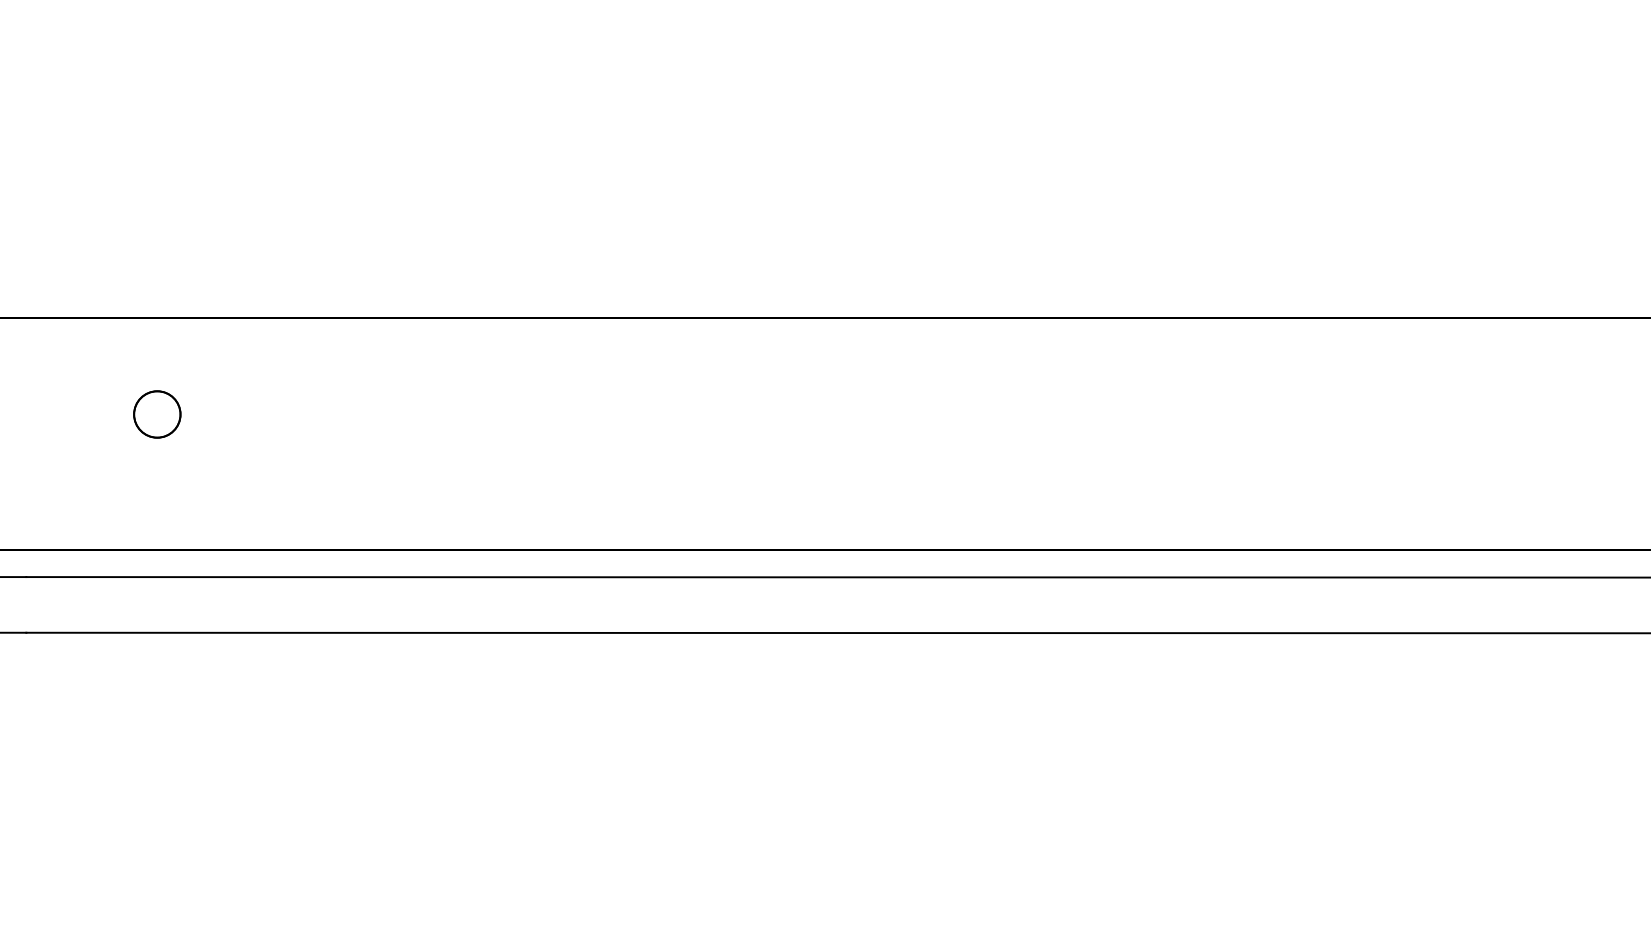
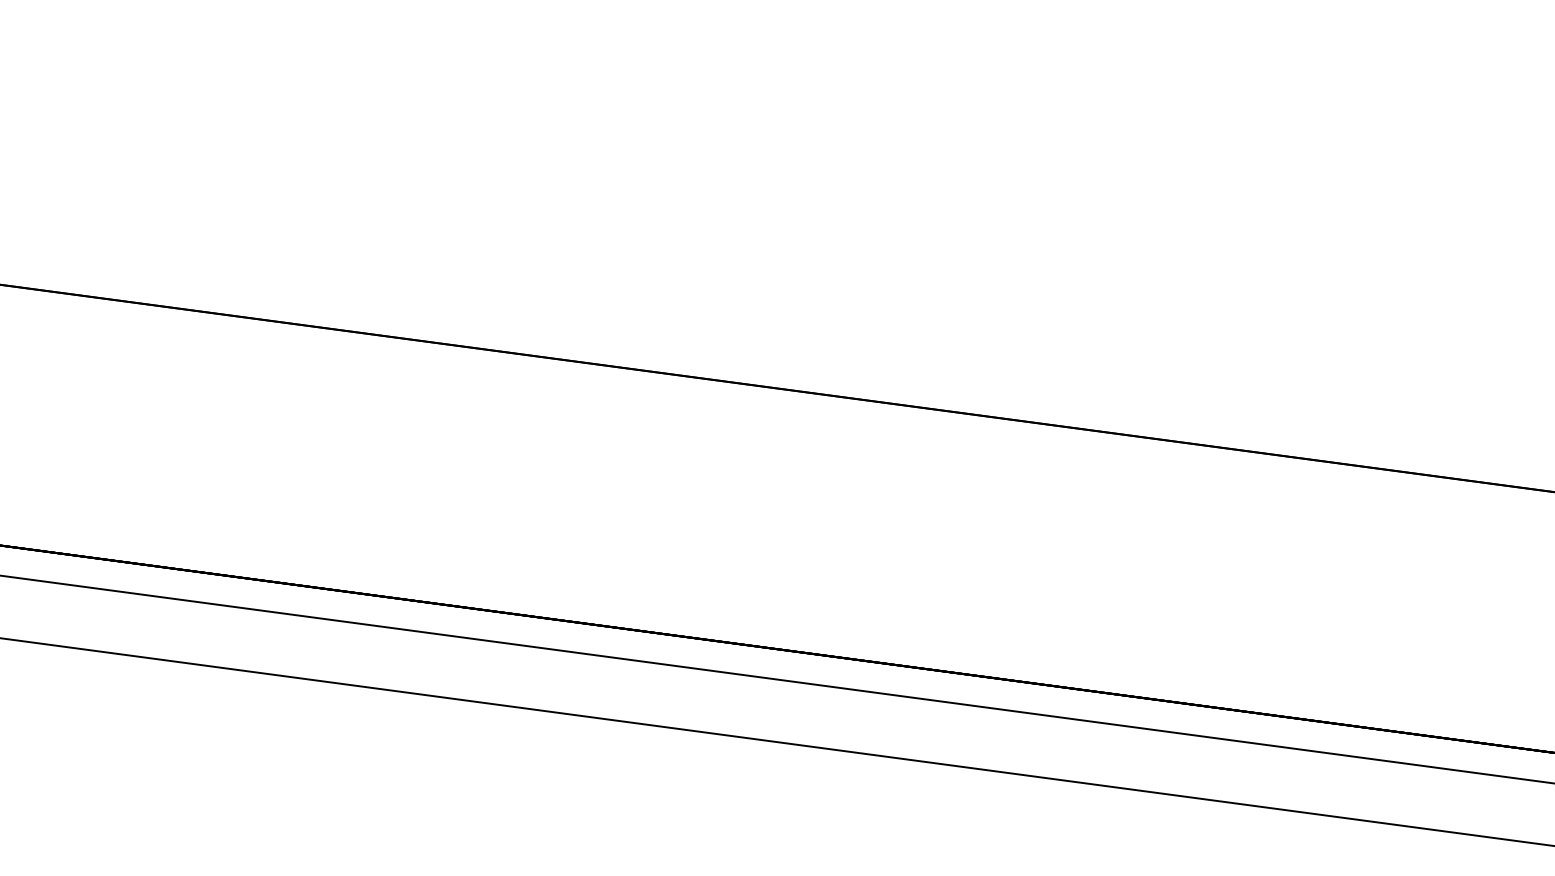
circle: (157, 414) -> (138, 411), removed

